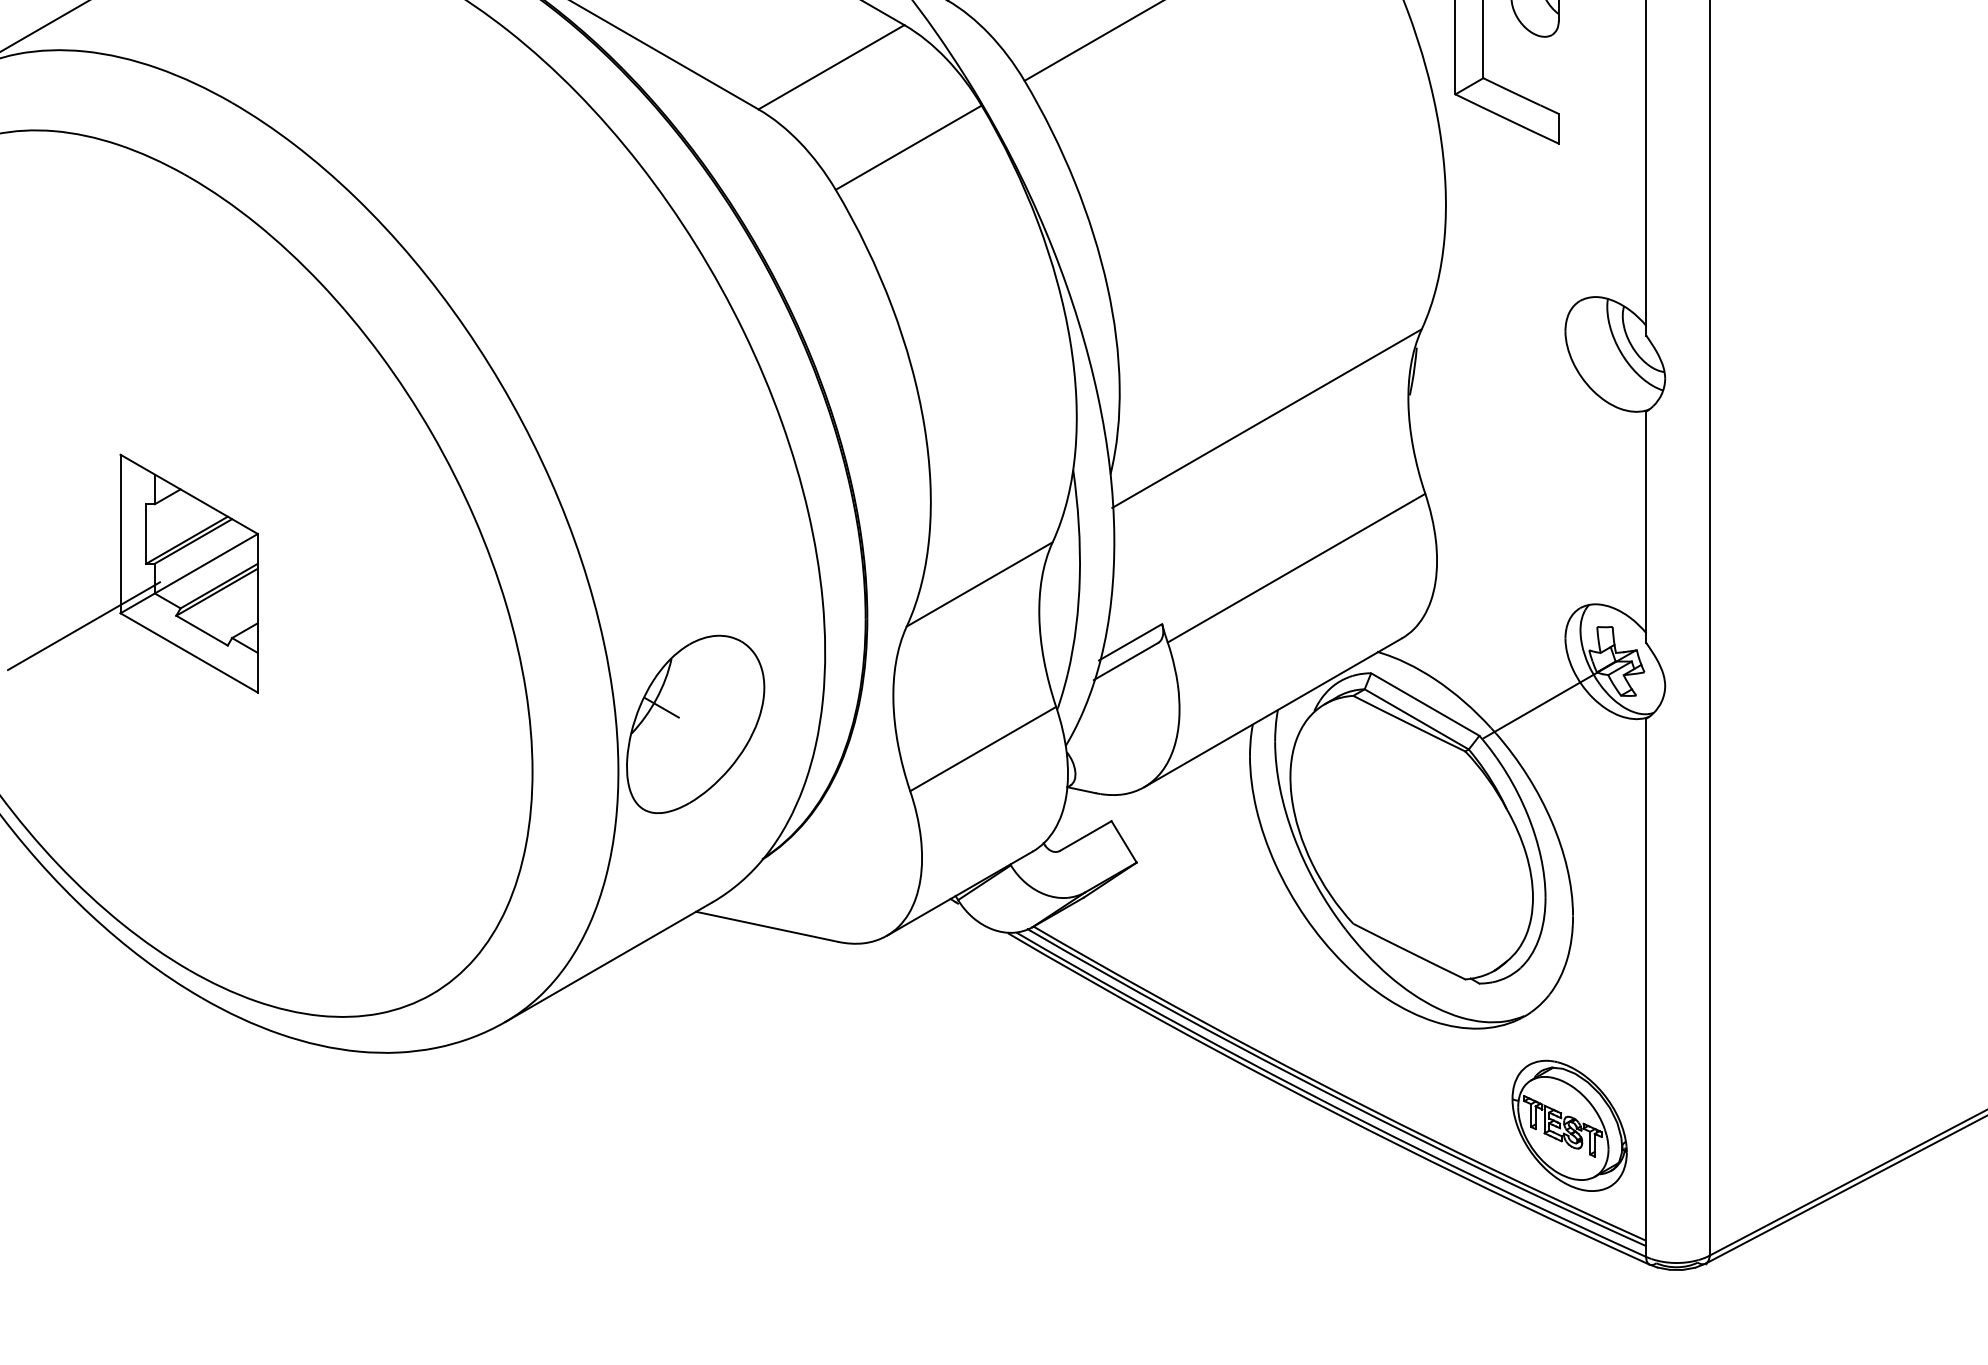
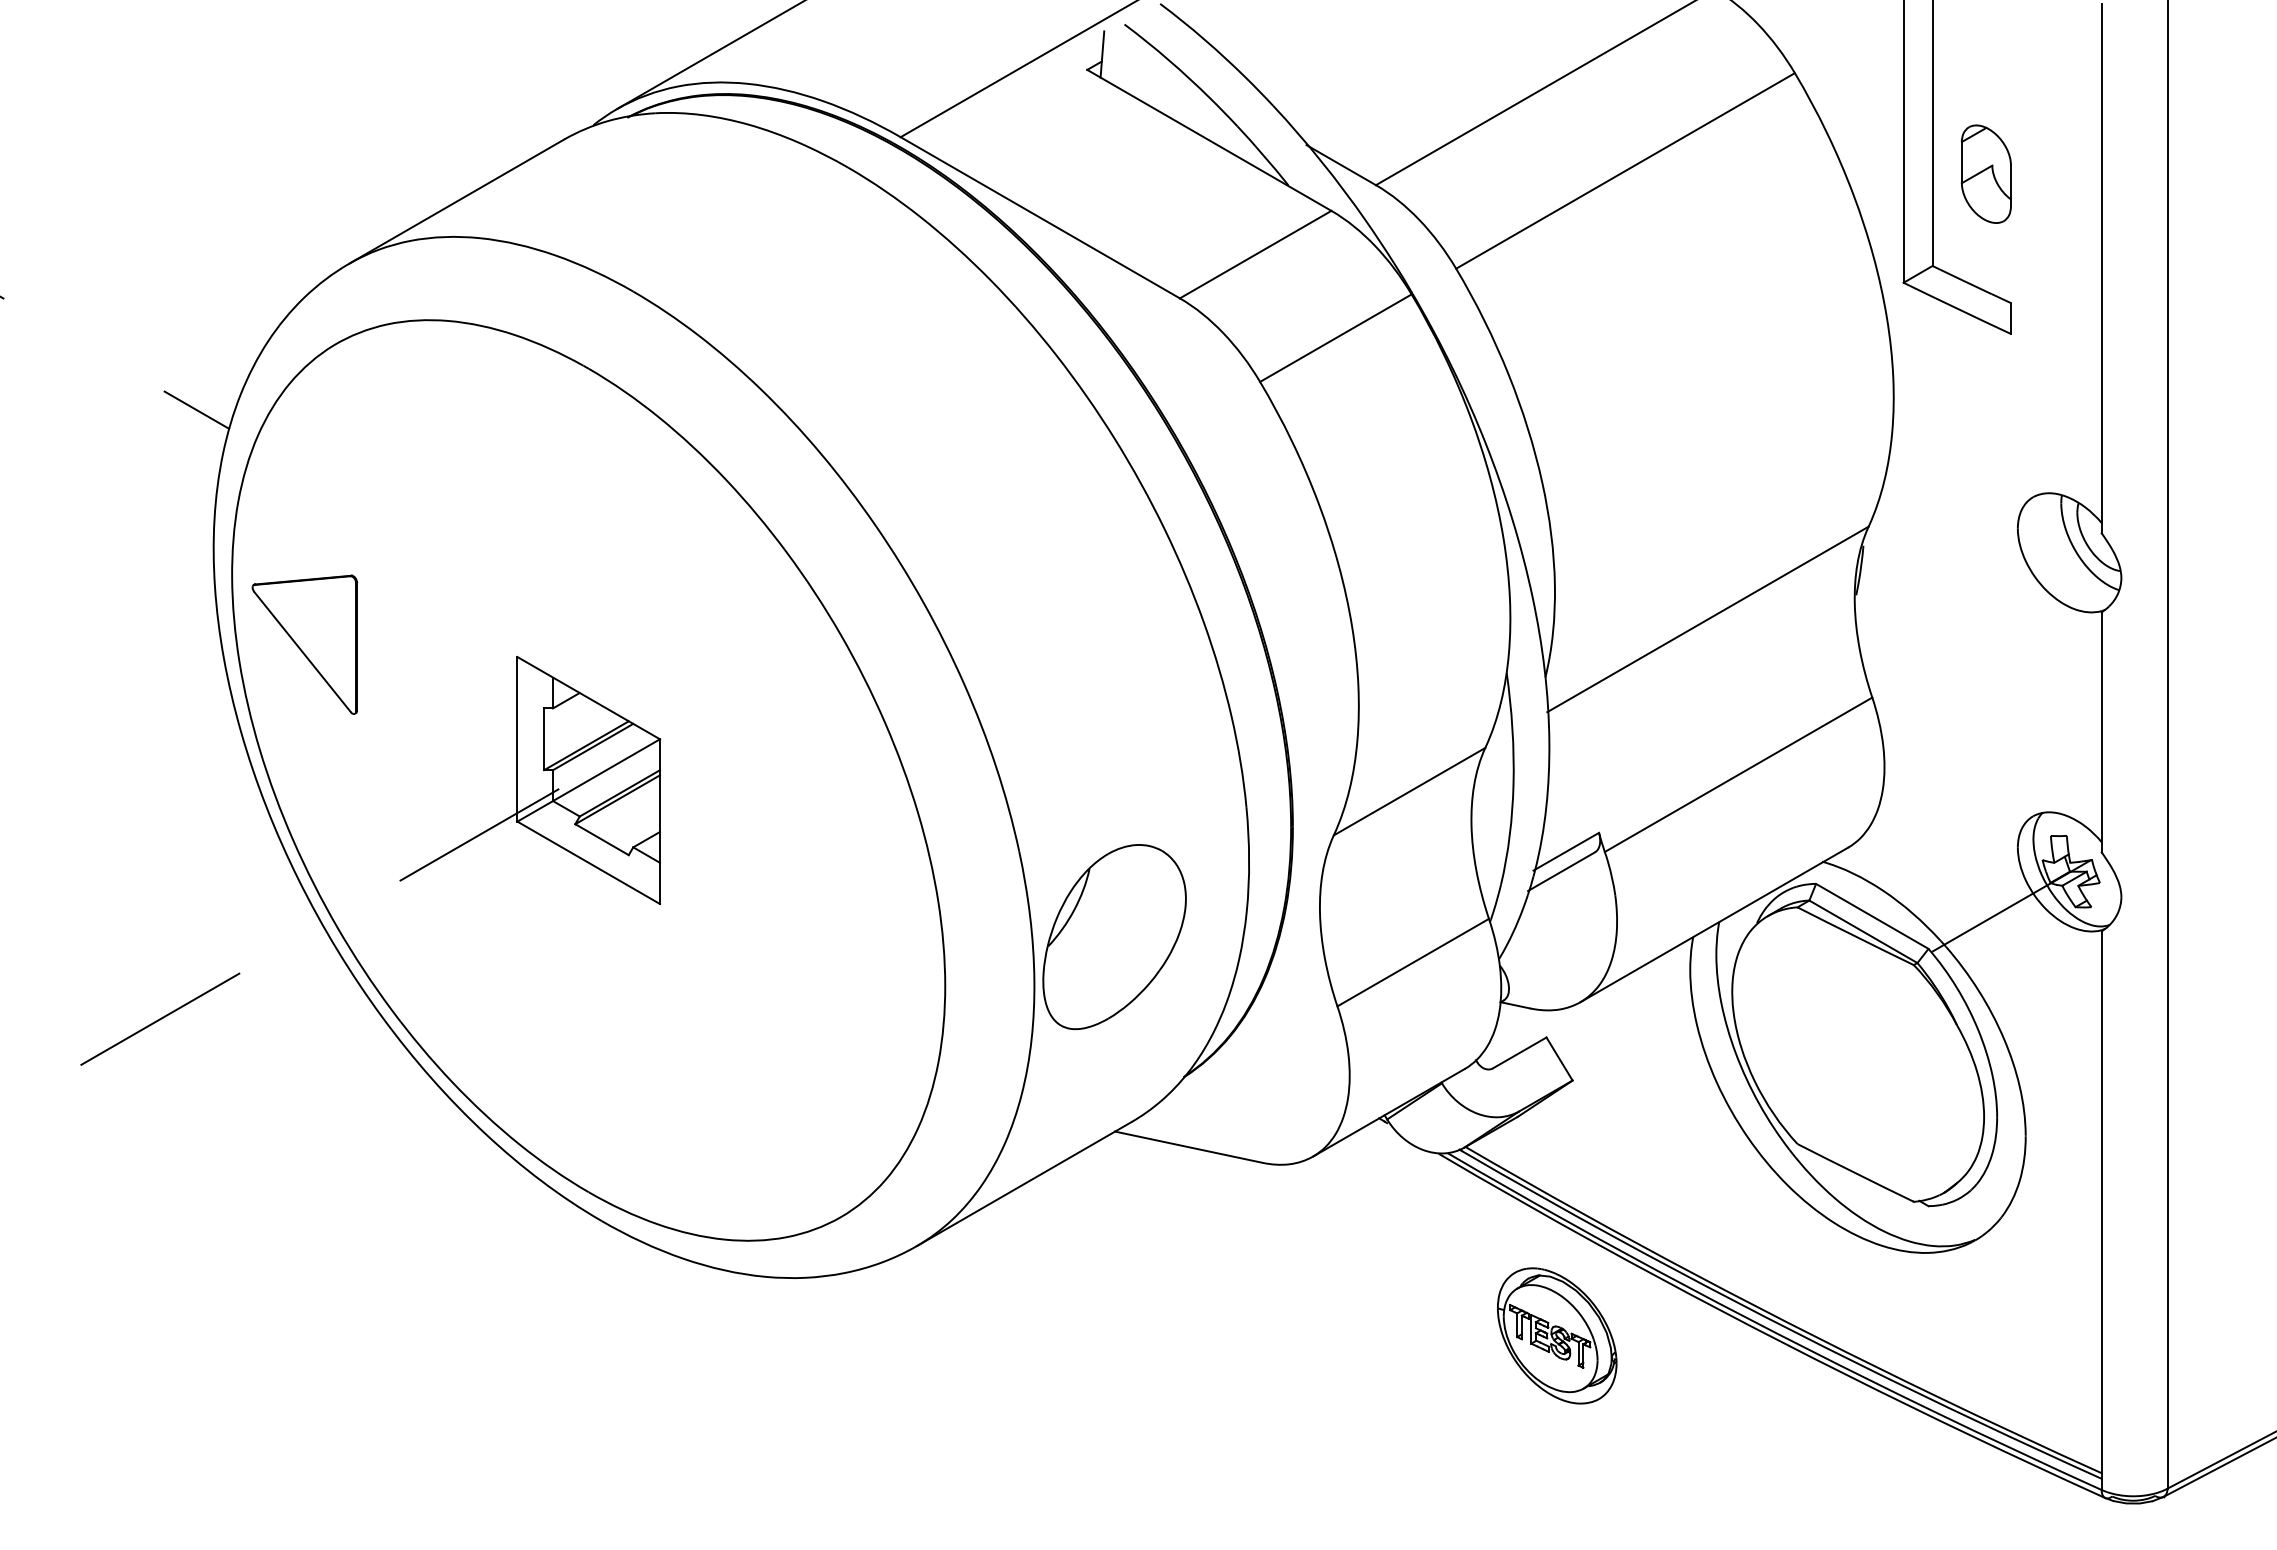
line: (661, 707) -> (1079, 919), removed
part: (1569, 1125) -> (1557, 1335), moved

